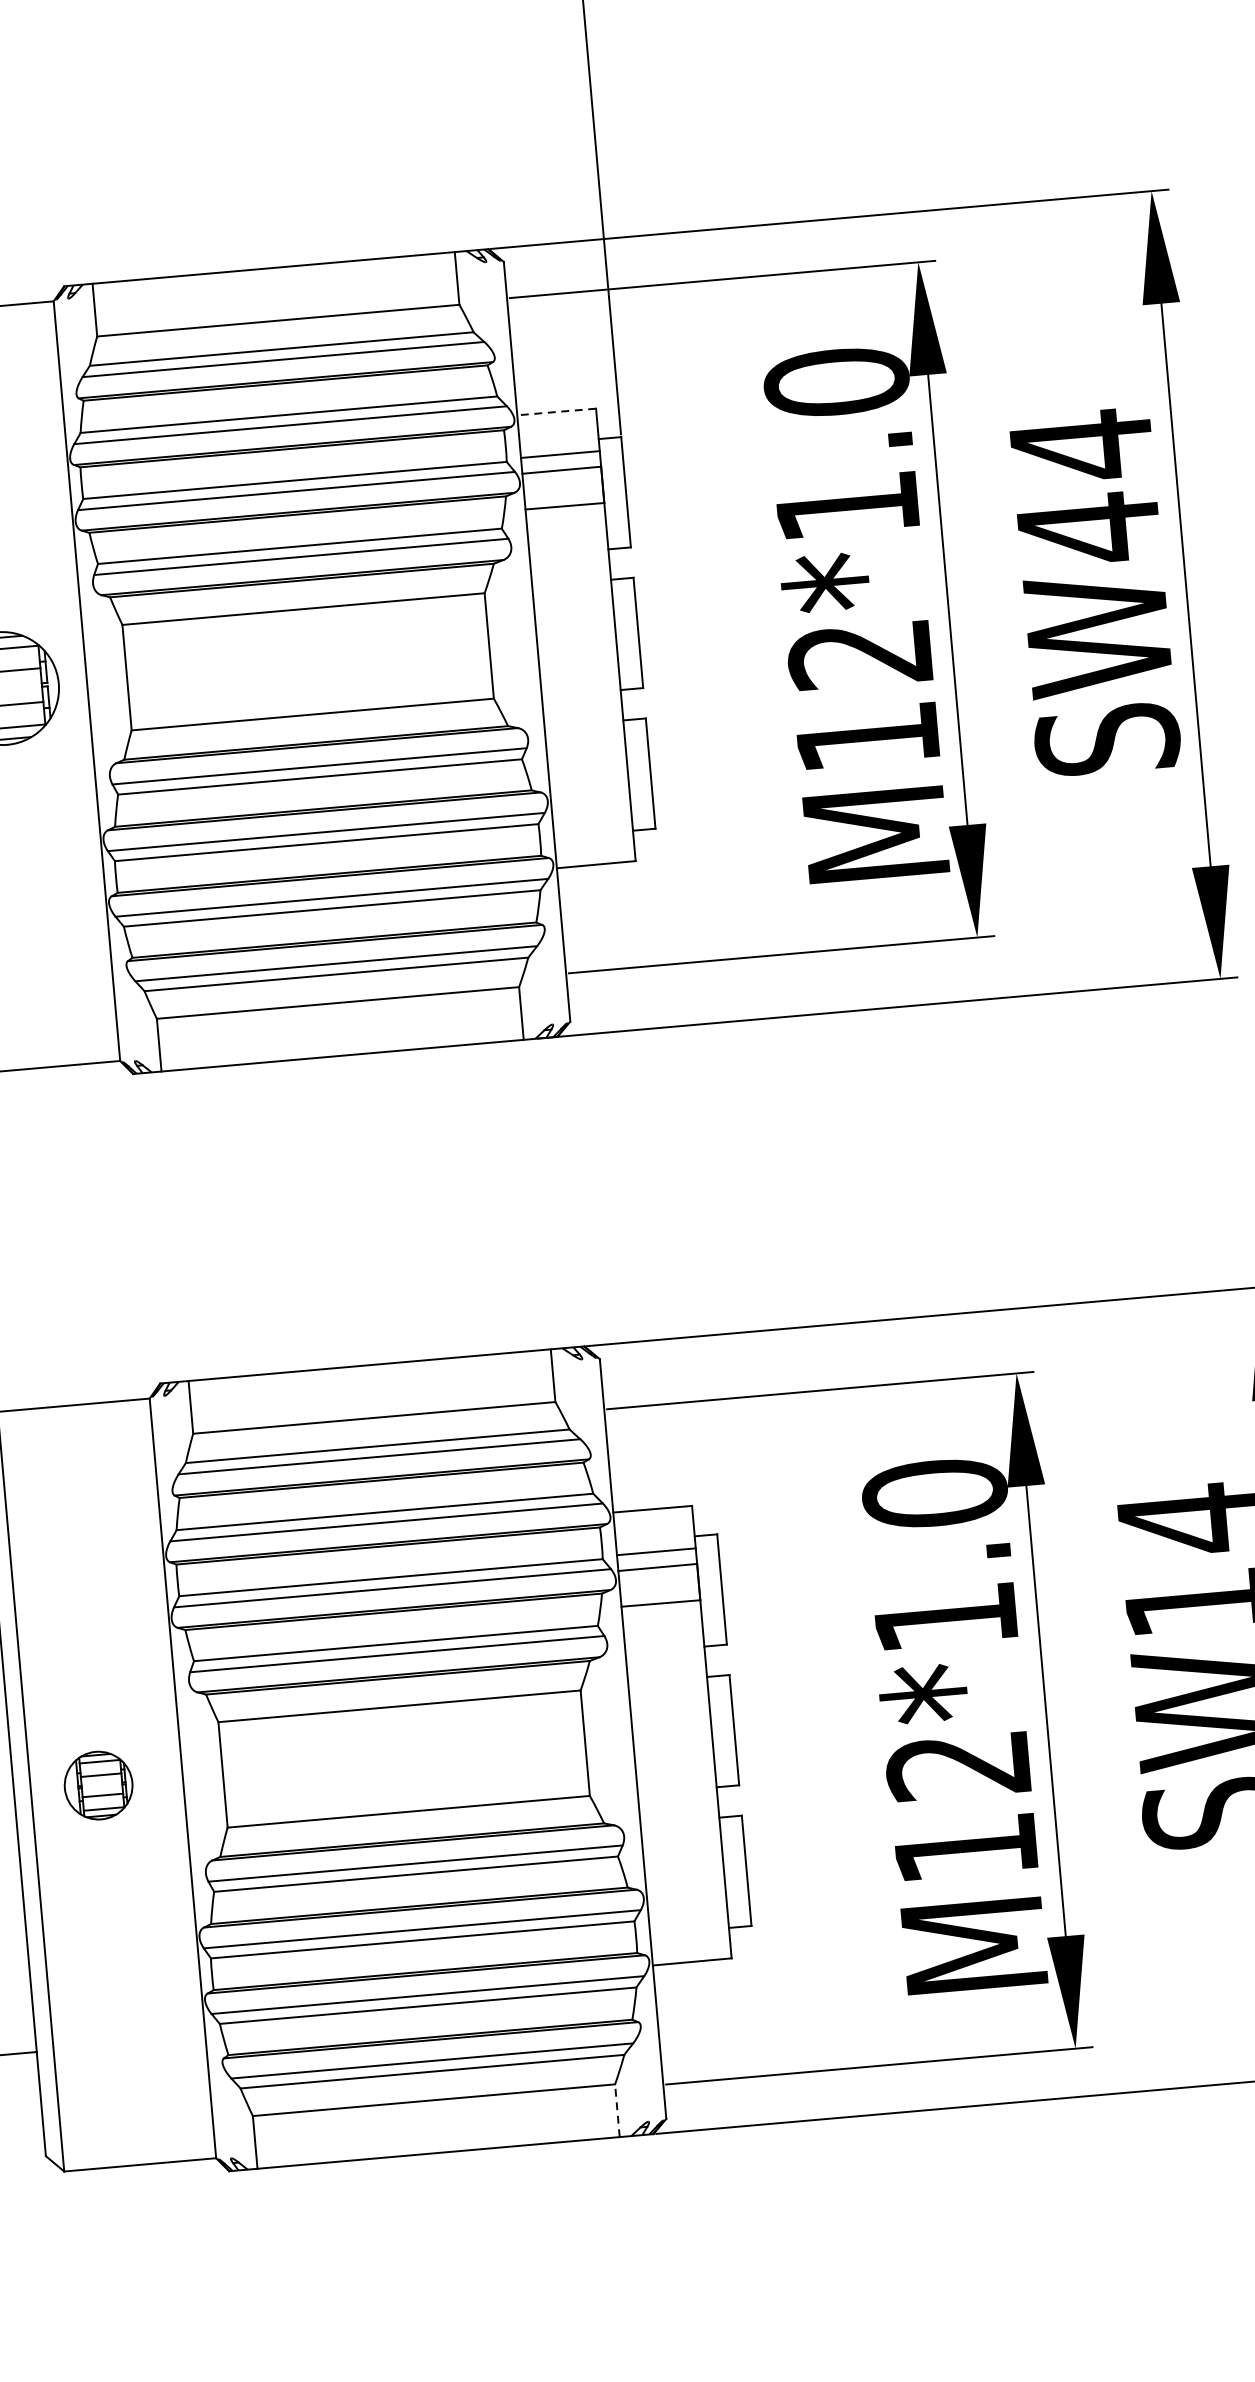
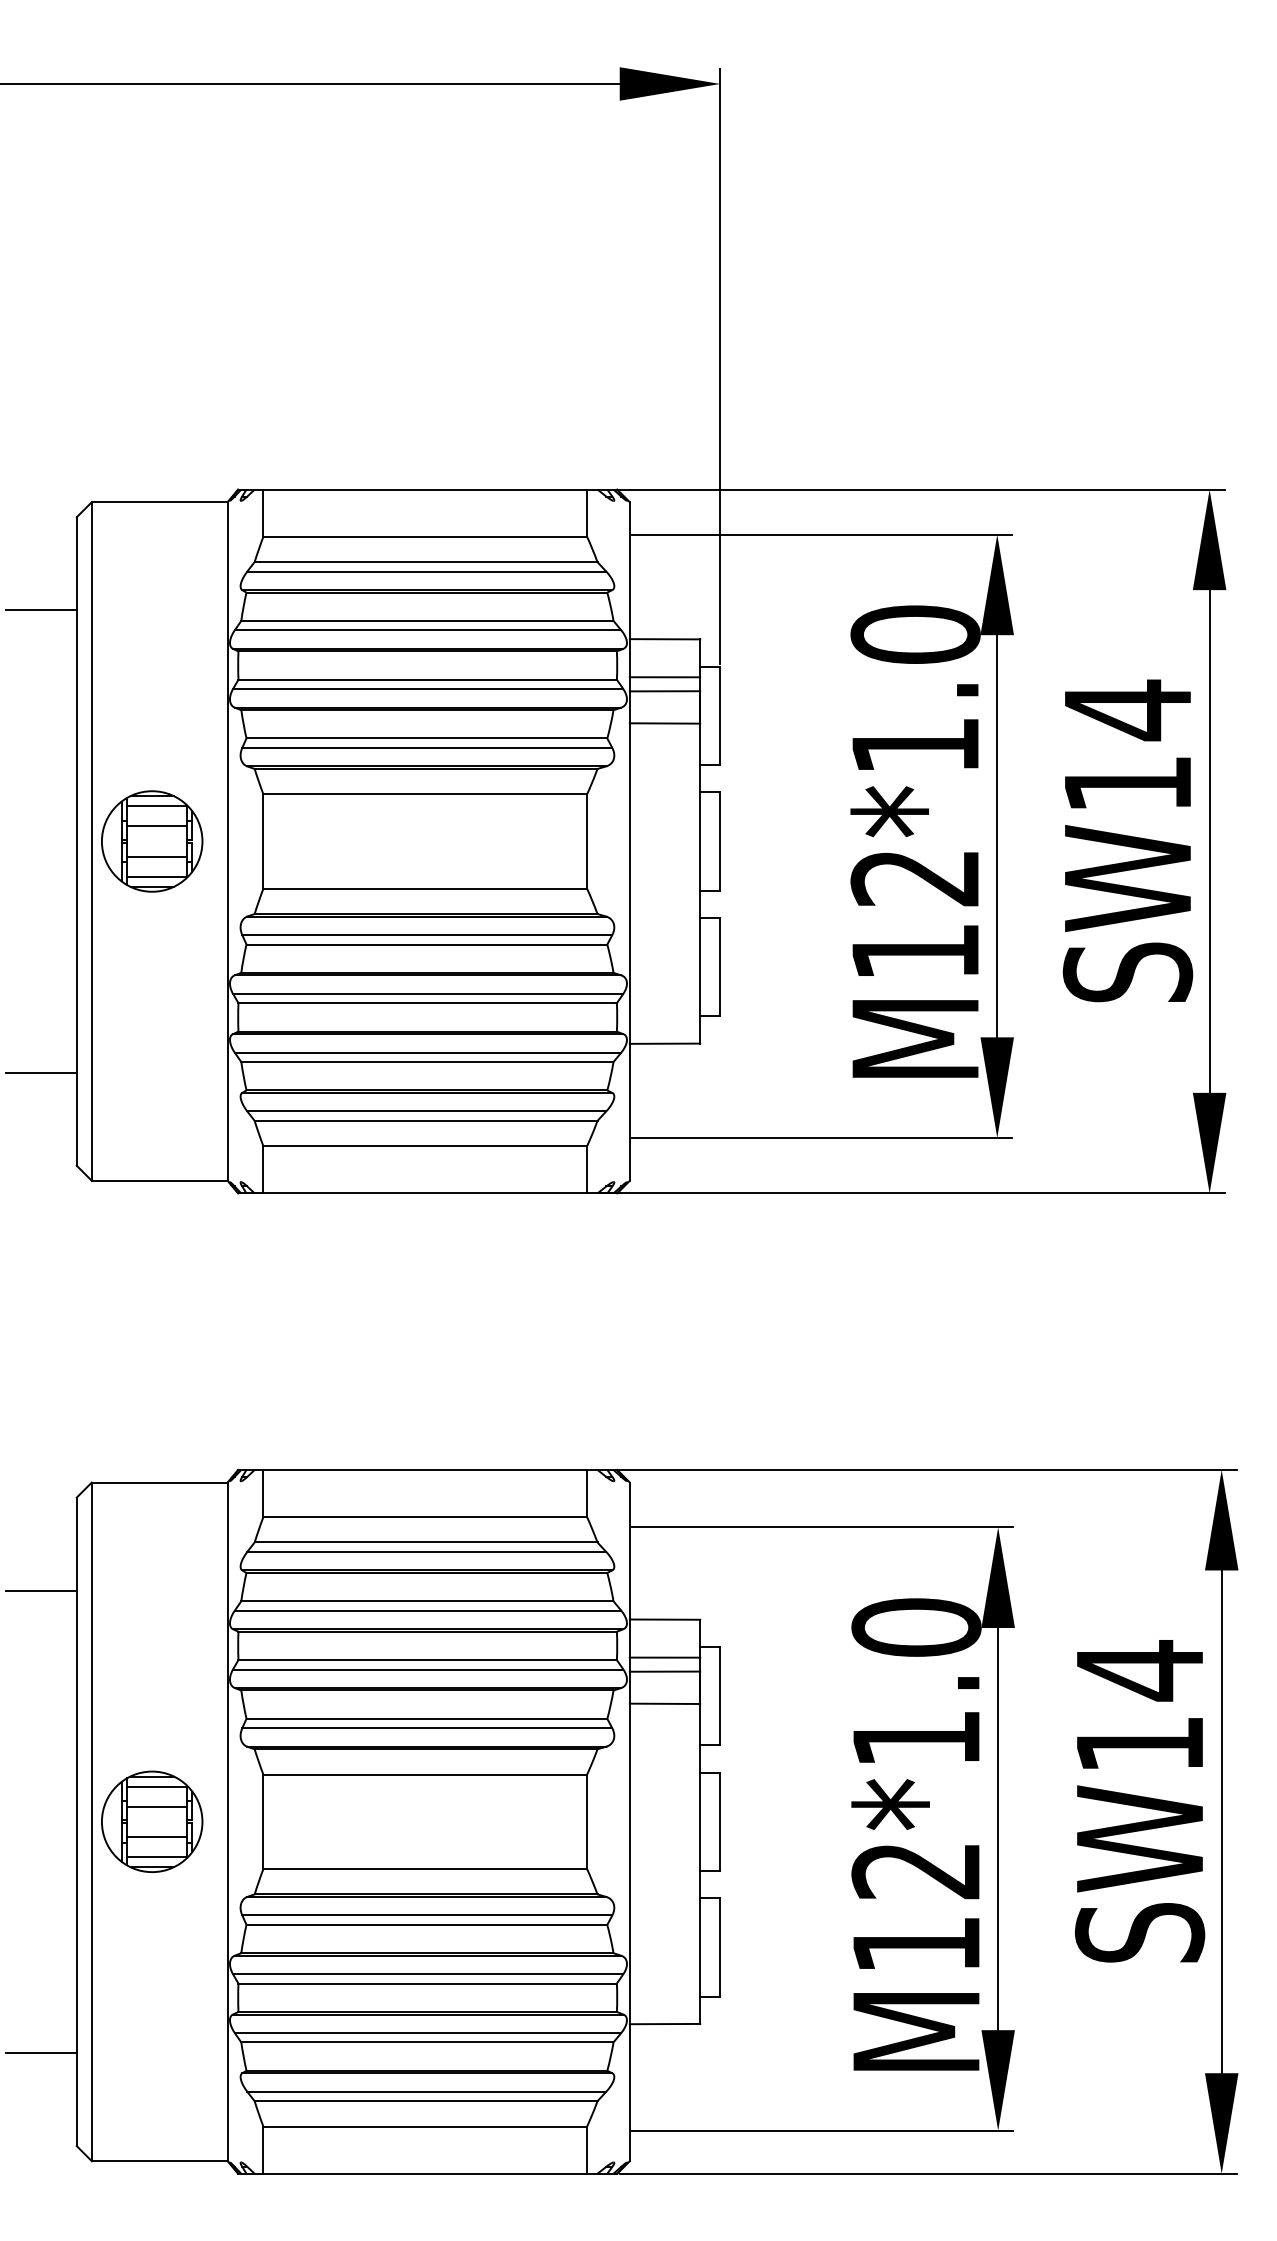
line: (556, 412) -> (664, 639), dashed -> solid
text: (1088, 529) -> (1127, 784), SW44 -> SW14
part: (98, 1785) -> (152, 1821), size x1.67
line: (617, 2111) -> (587, 2150), dashed -> solid

